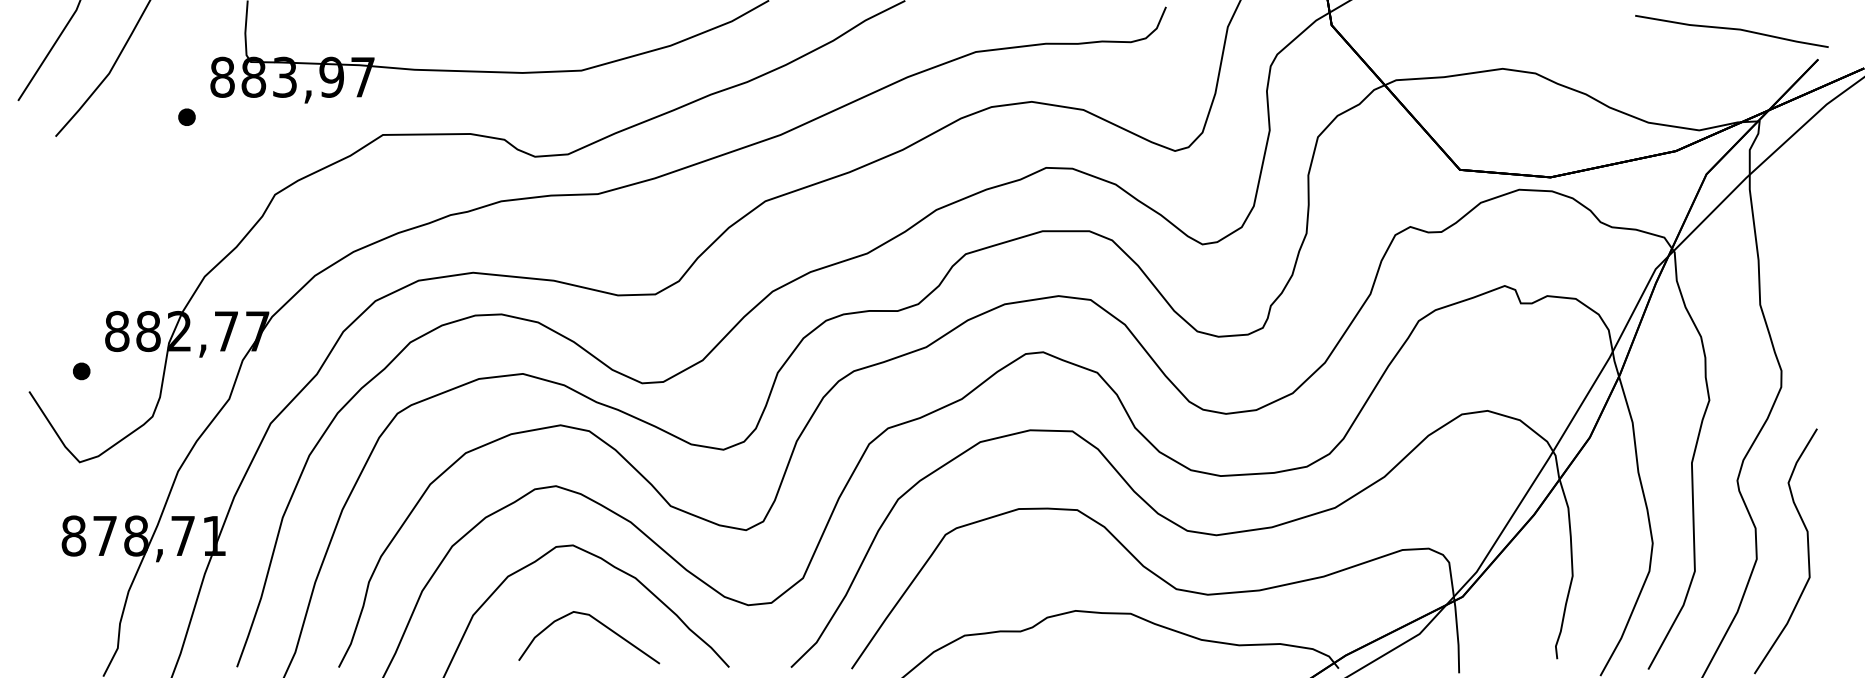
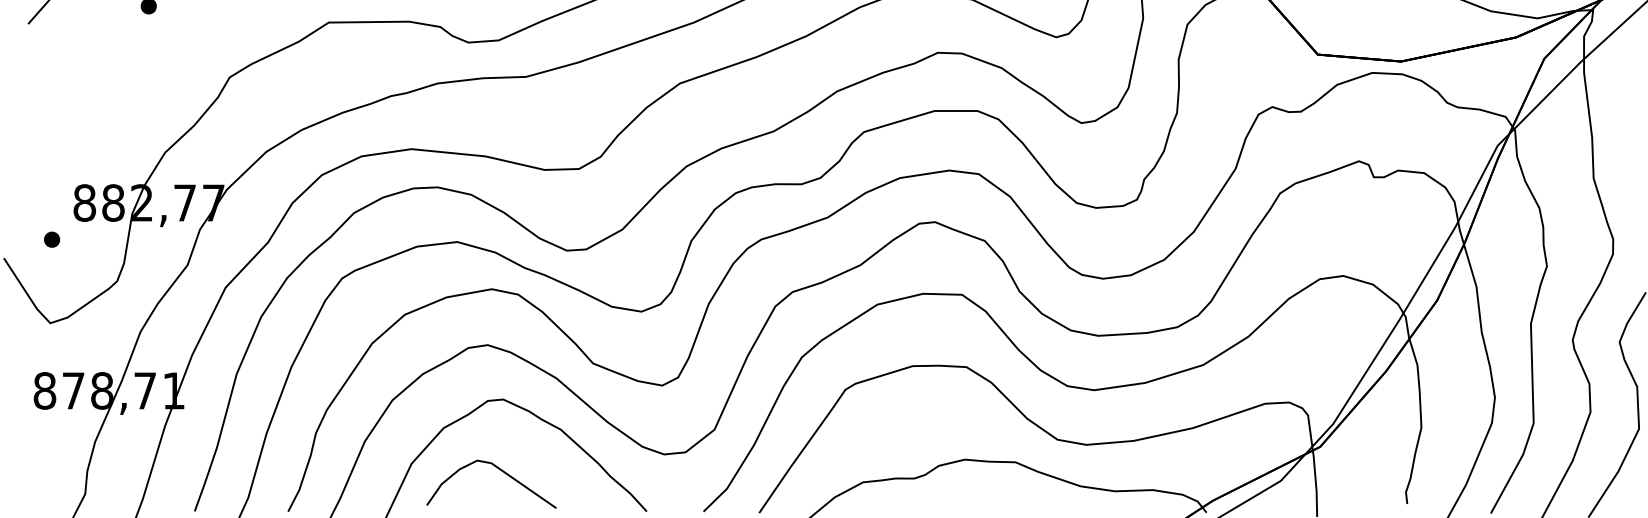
curve: (599, 623) -> (501, 471), moved

